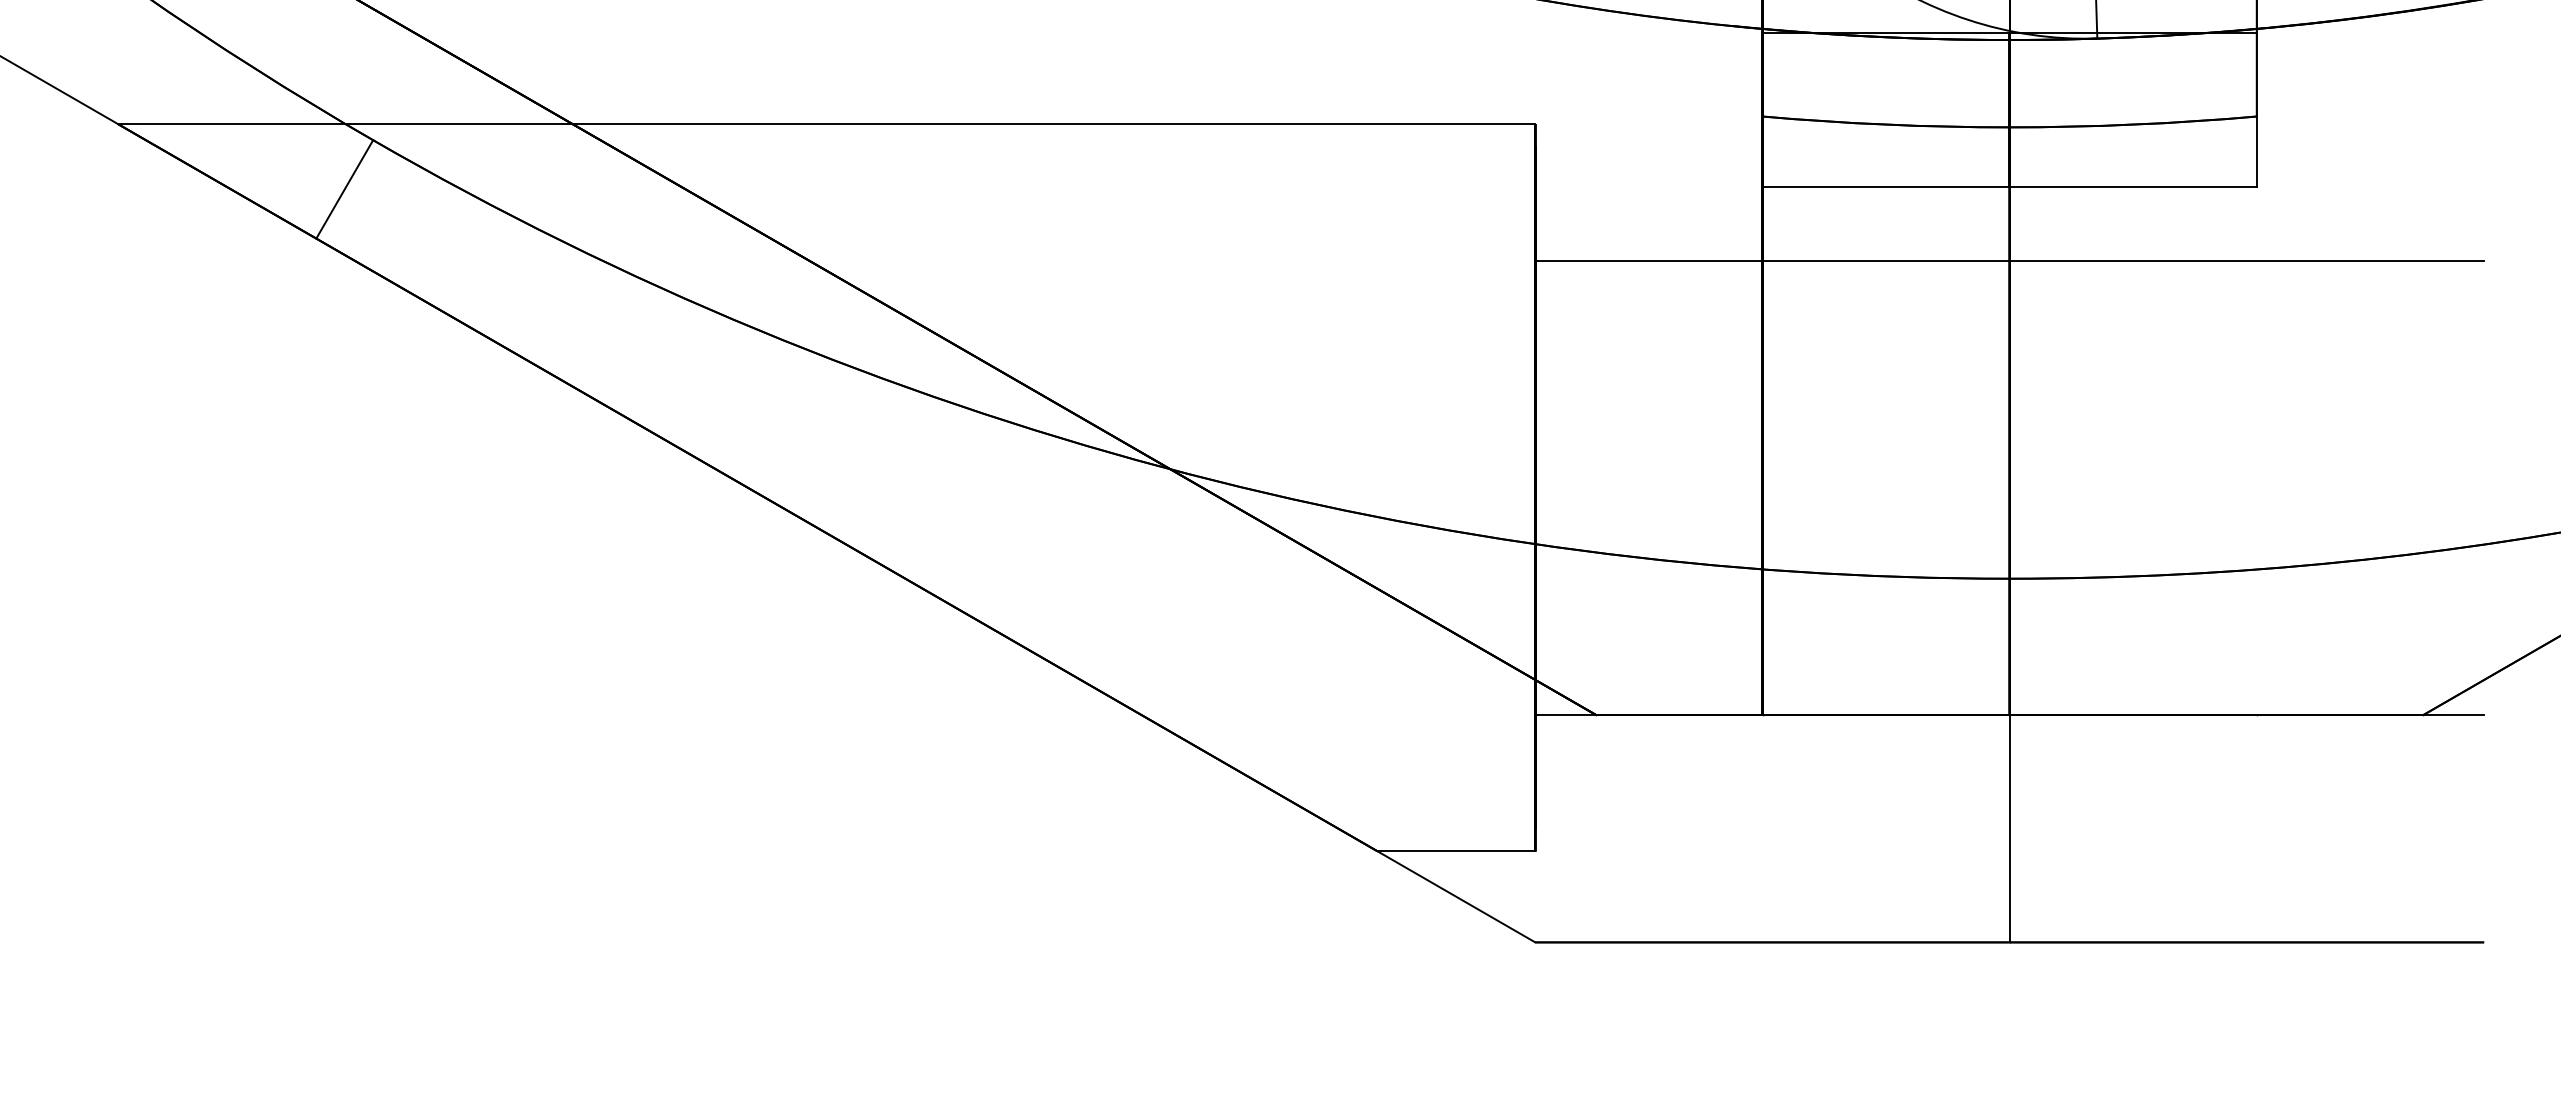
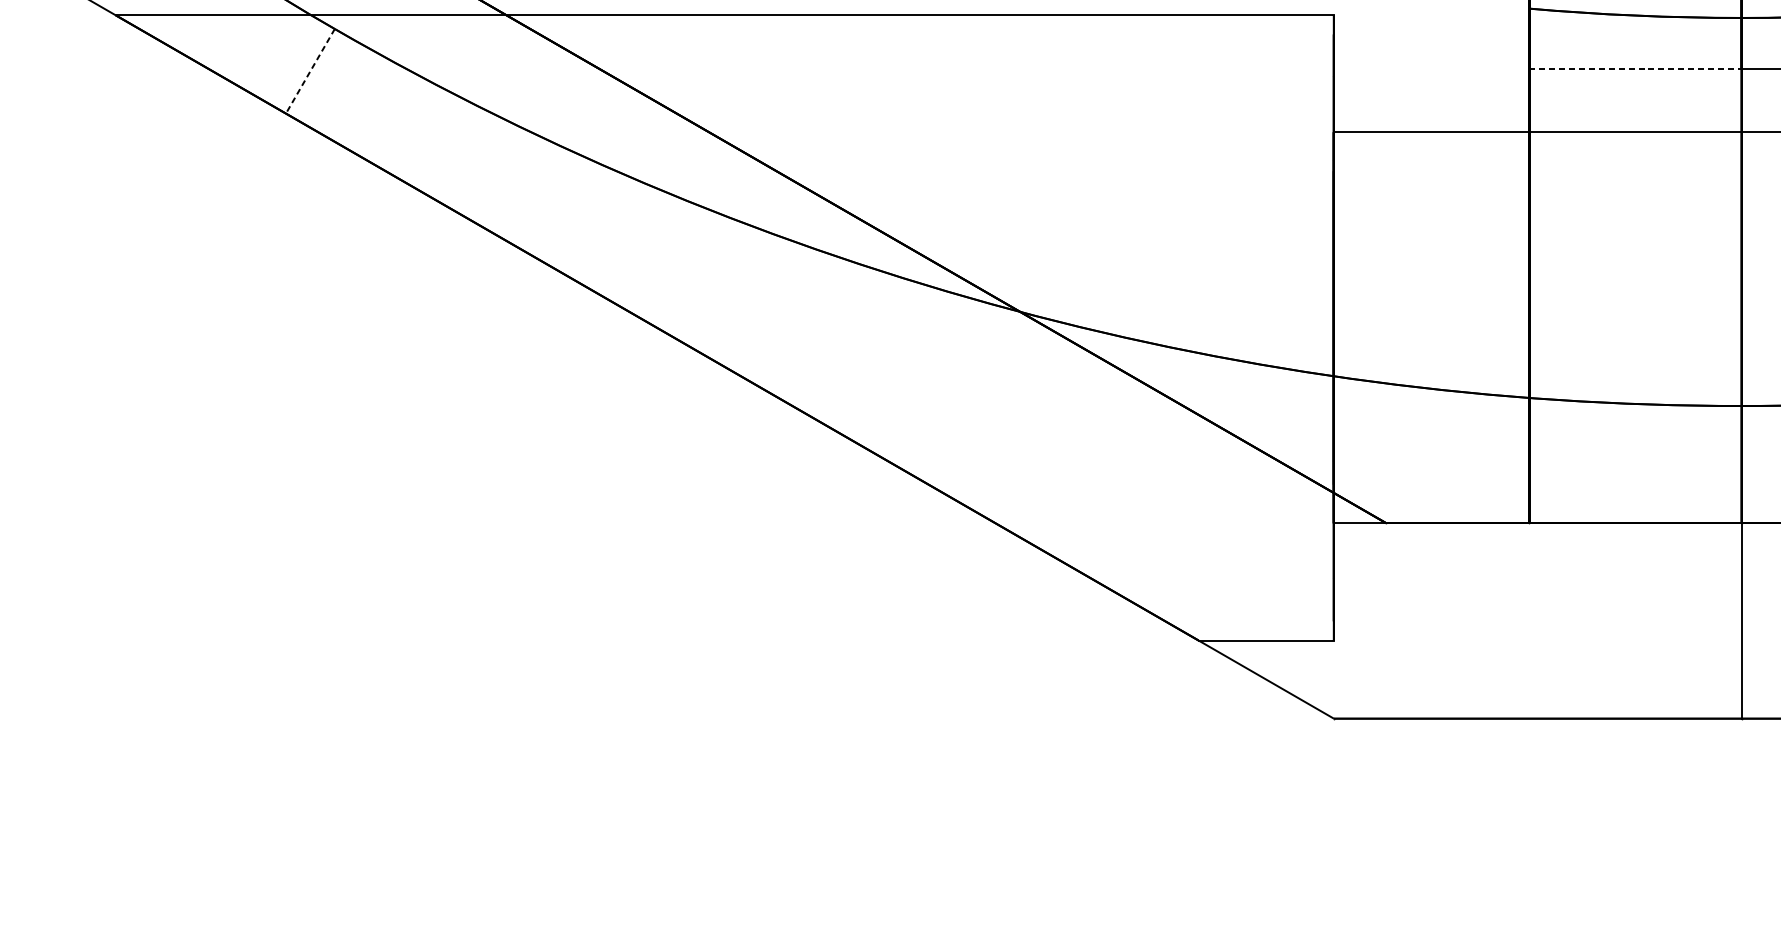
line: (1886, 187) -> (1635, 69), solid -> dashed
line: (344, 189) -> (310, 71), solid -> dashed

